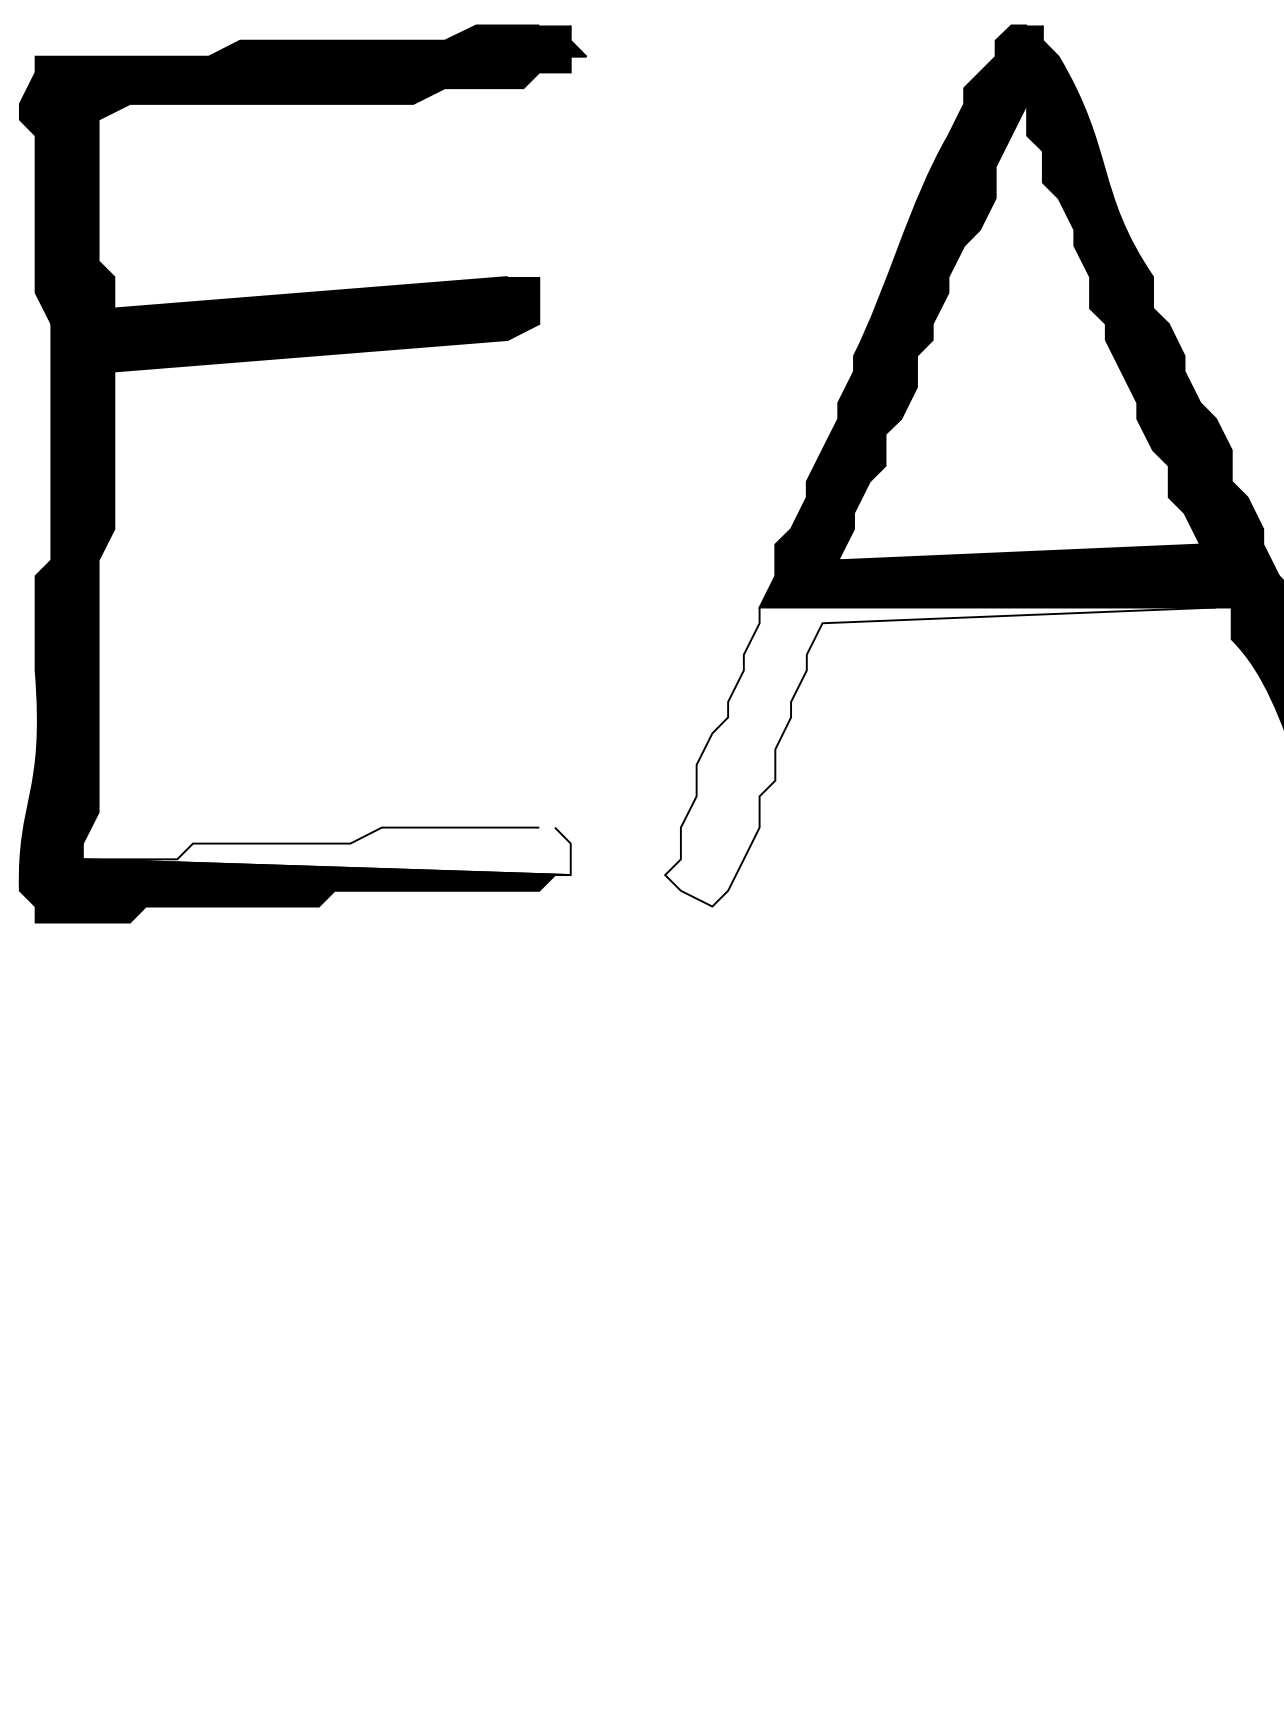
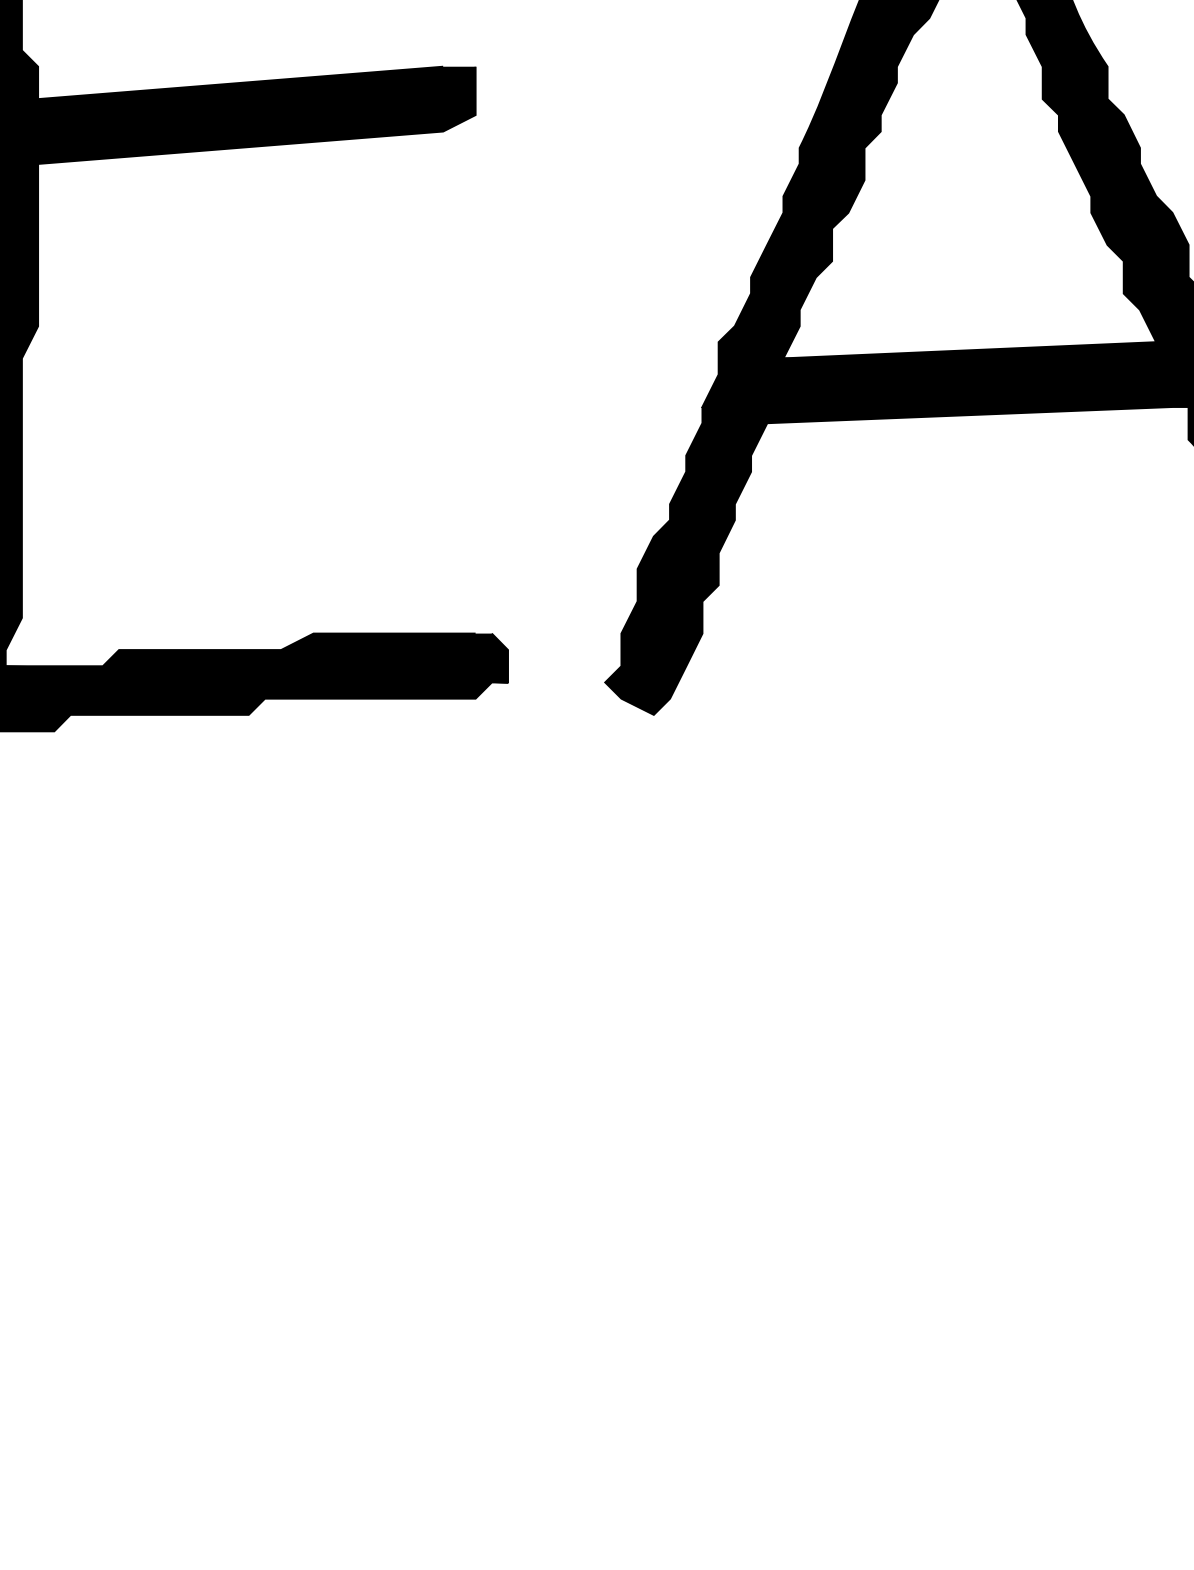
fill: (940, 756) -> (888, 560), added
fill: (326, 851) -> (256, 658), added

